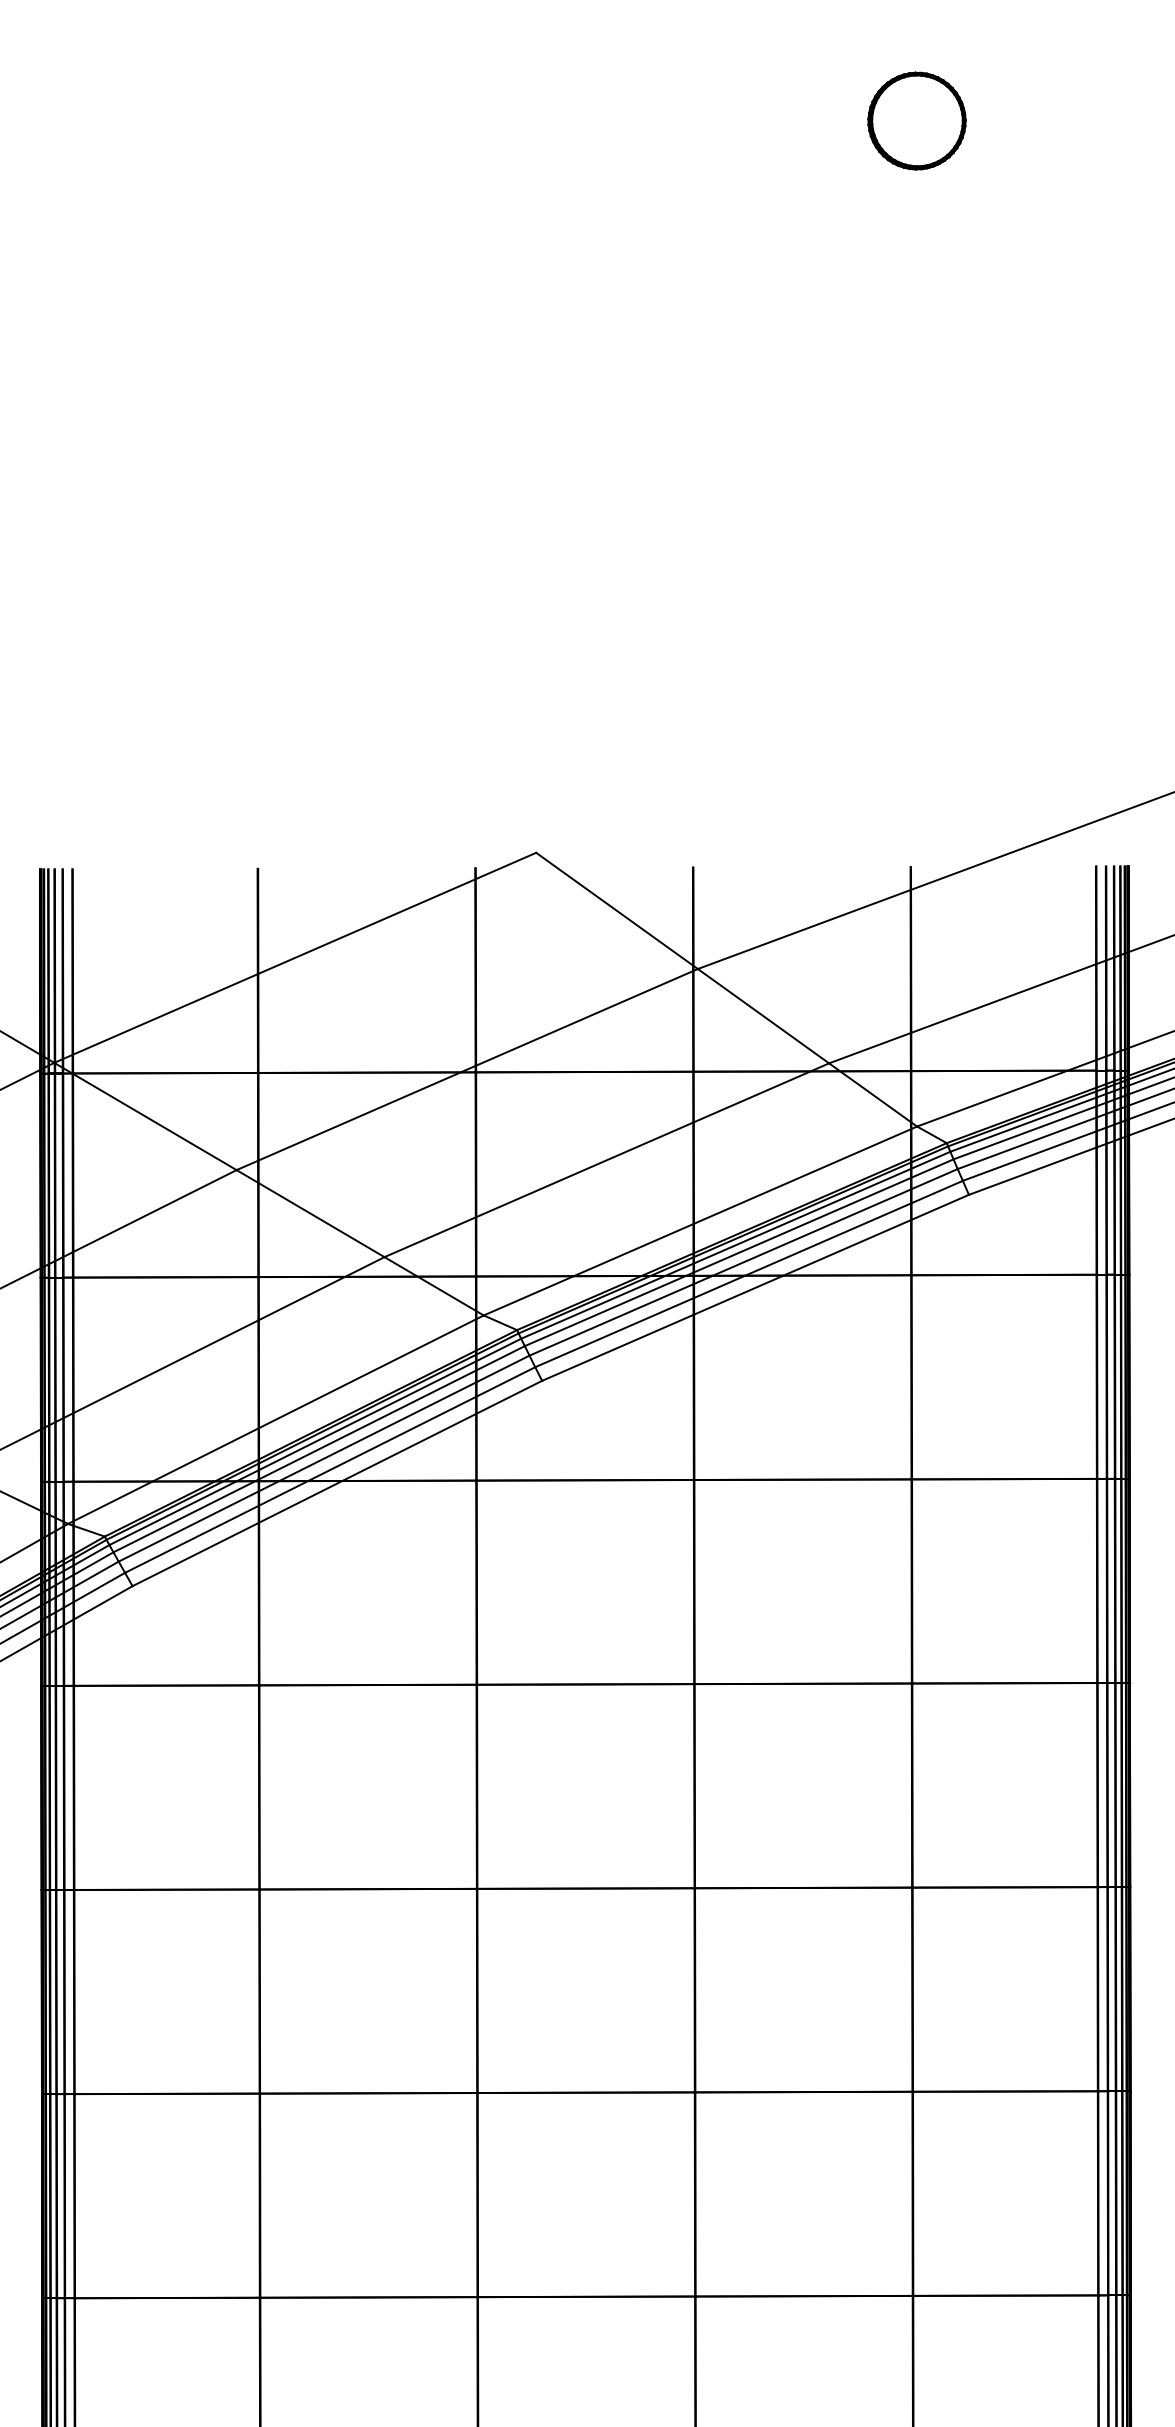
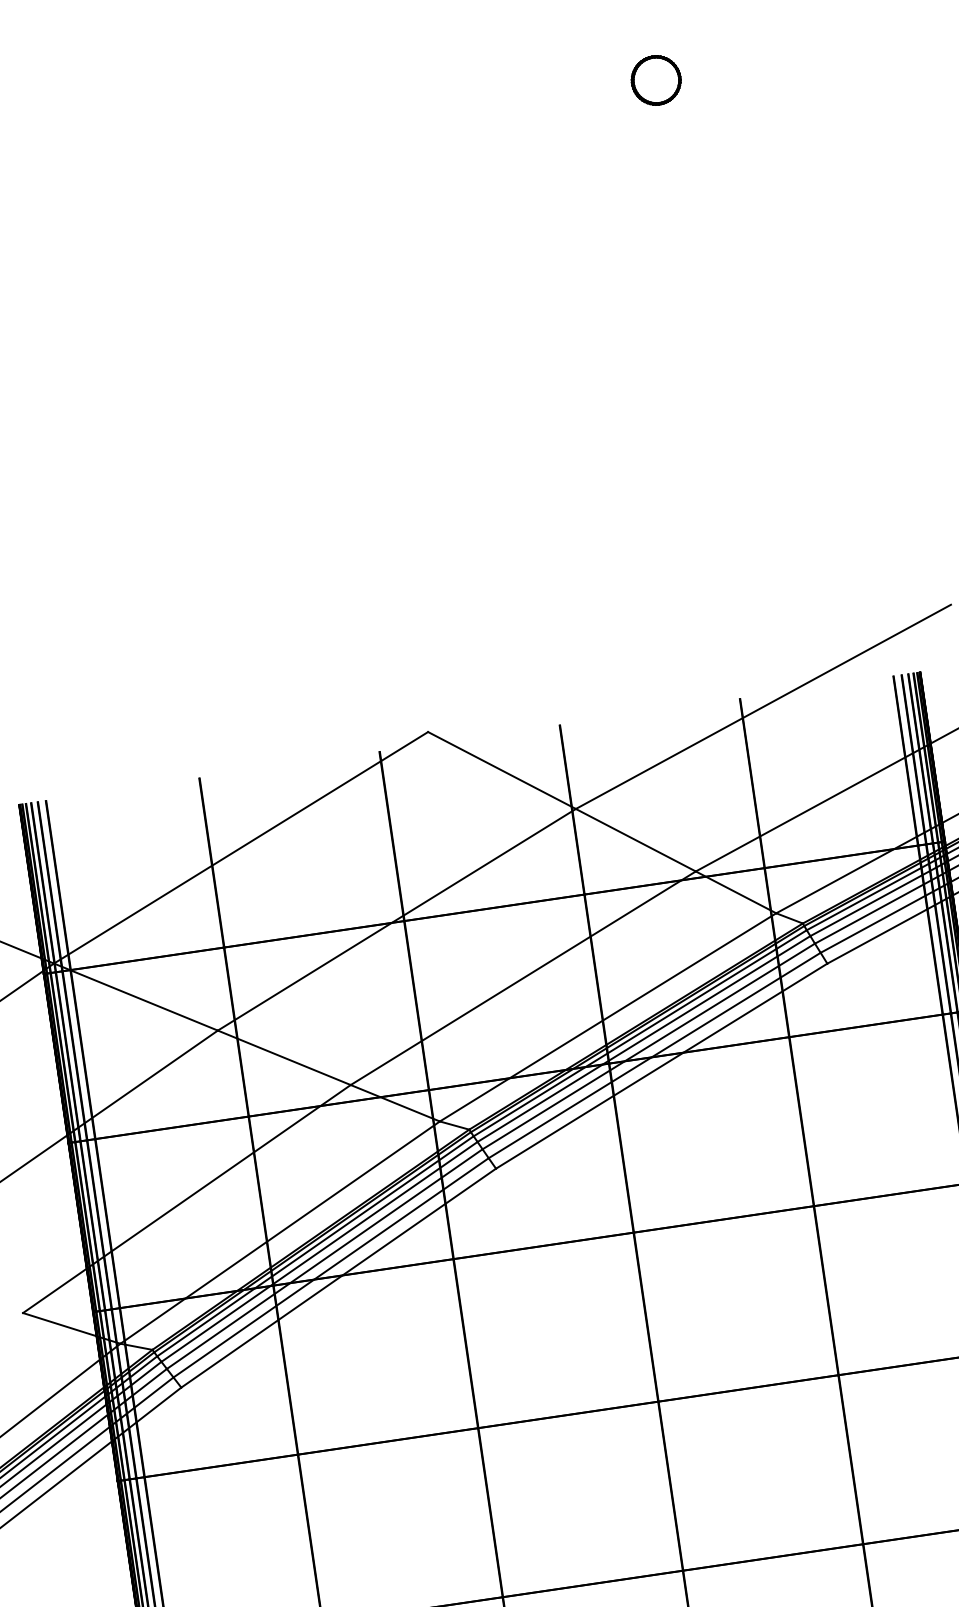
part: (916, 120) -> (655, 80), size x0.6

